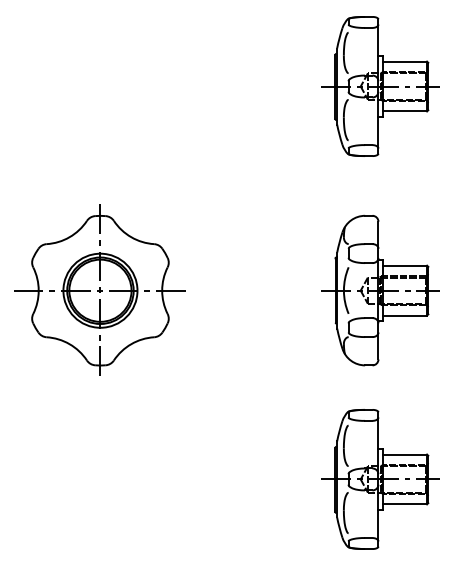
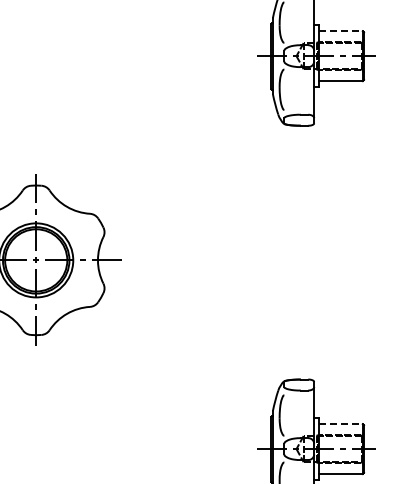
line: (405, 61) -> (341, 31), solid -> dashed
part: (380, 290) -> (316, 260), removed
line: (405, 454) -> (341, 424), solid -> dashed

